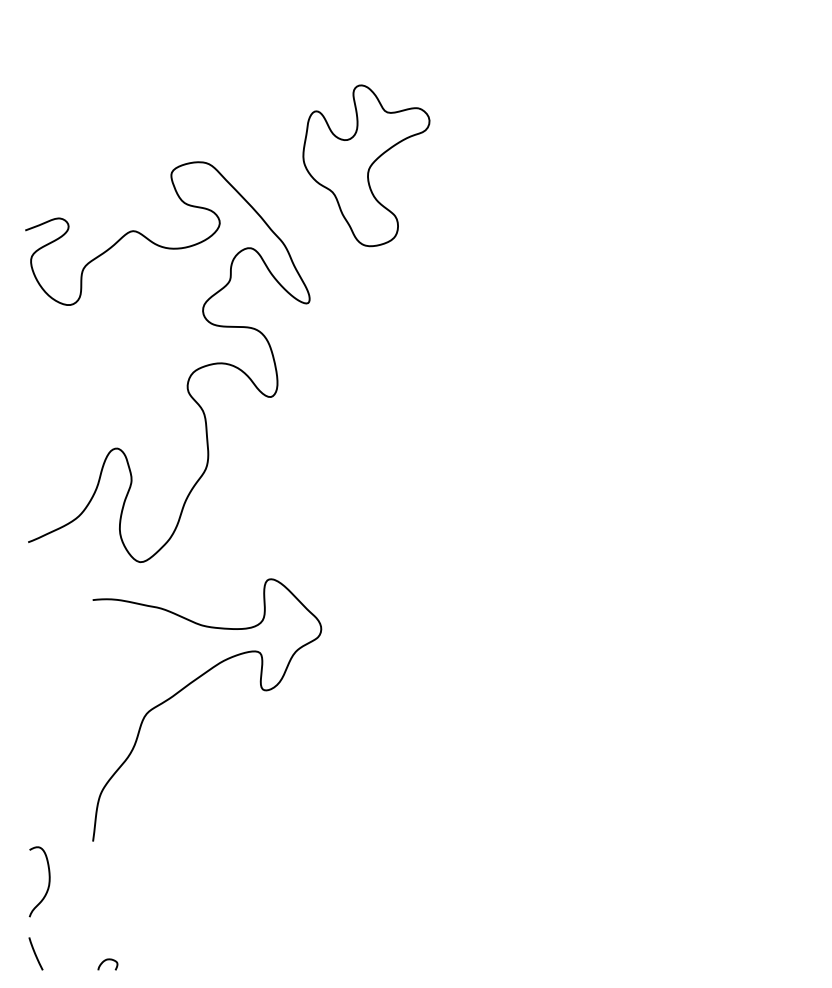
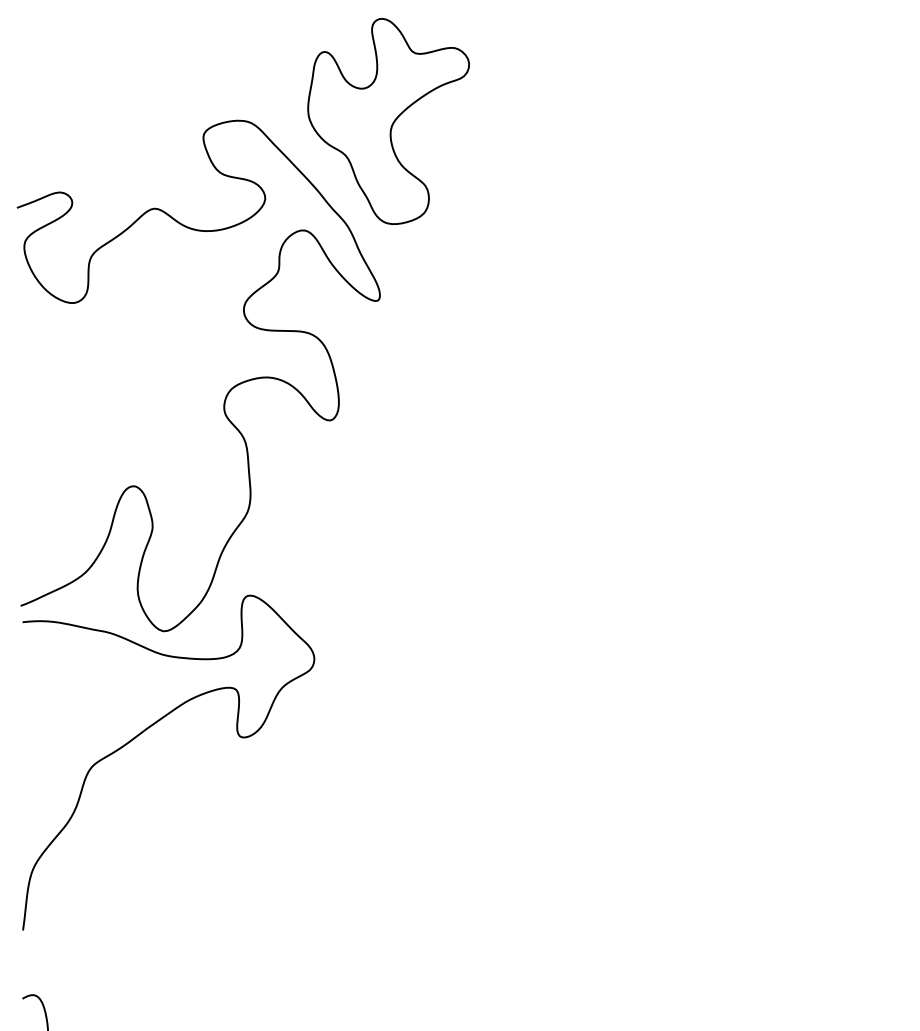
part: (366, 165) -> (388, 121), moved
curve: (189, 685) -> (146, 731), moved

